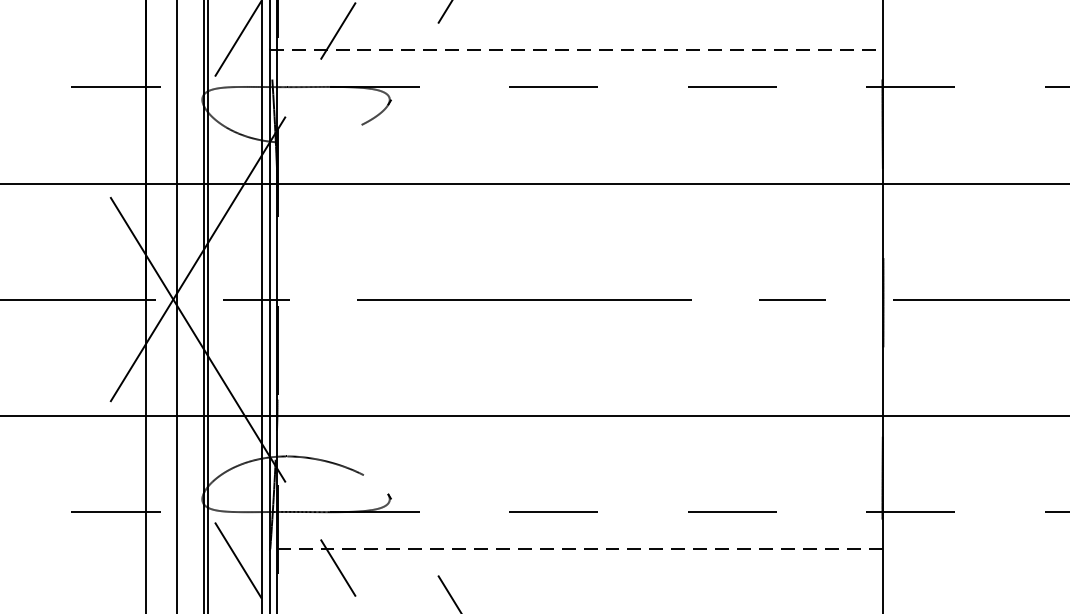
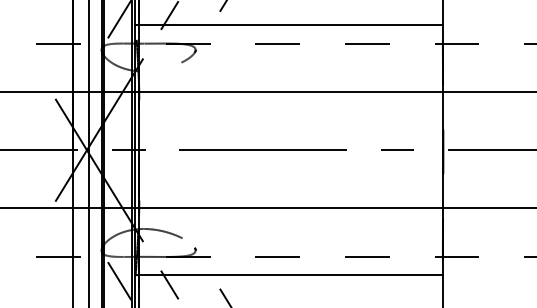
line: (576, 50) -> (289, 25), dashed -> solid
line: (576, 549) -> (289, 275), dashed -> solid

